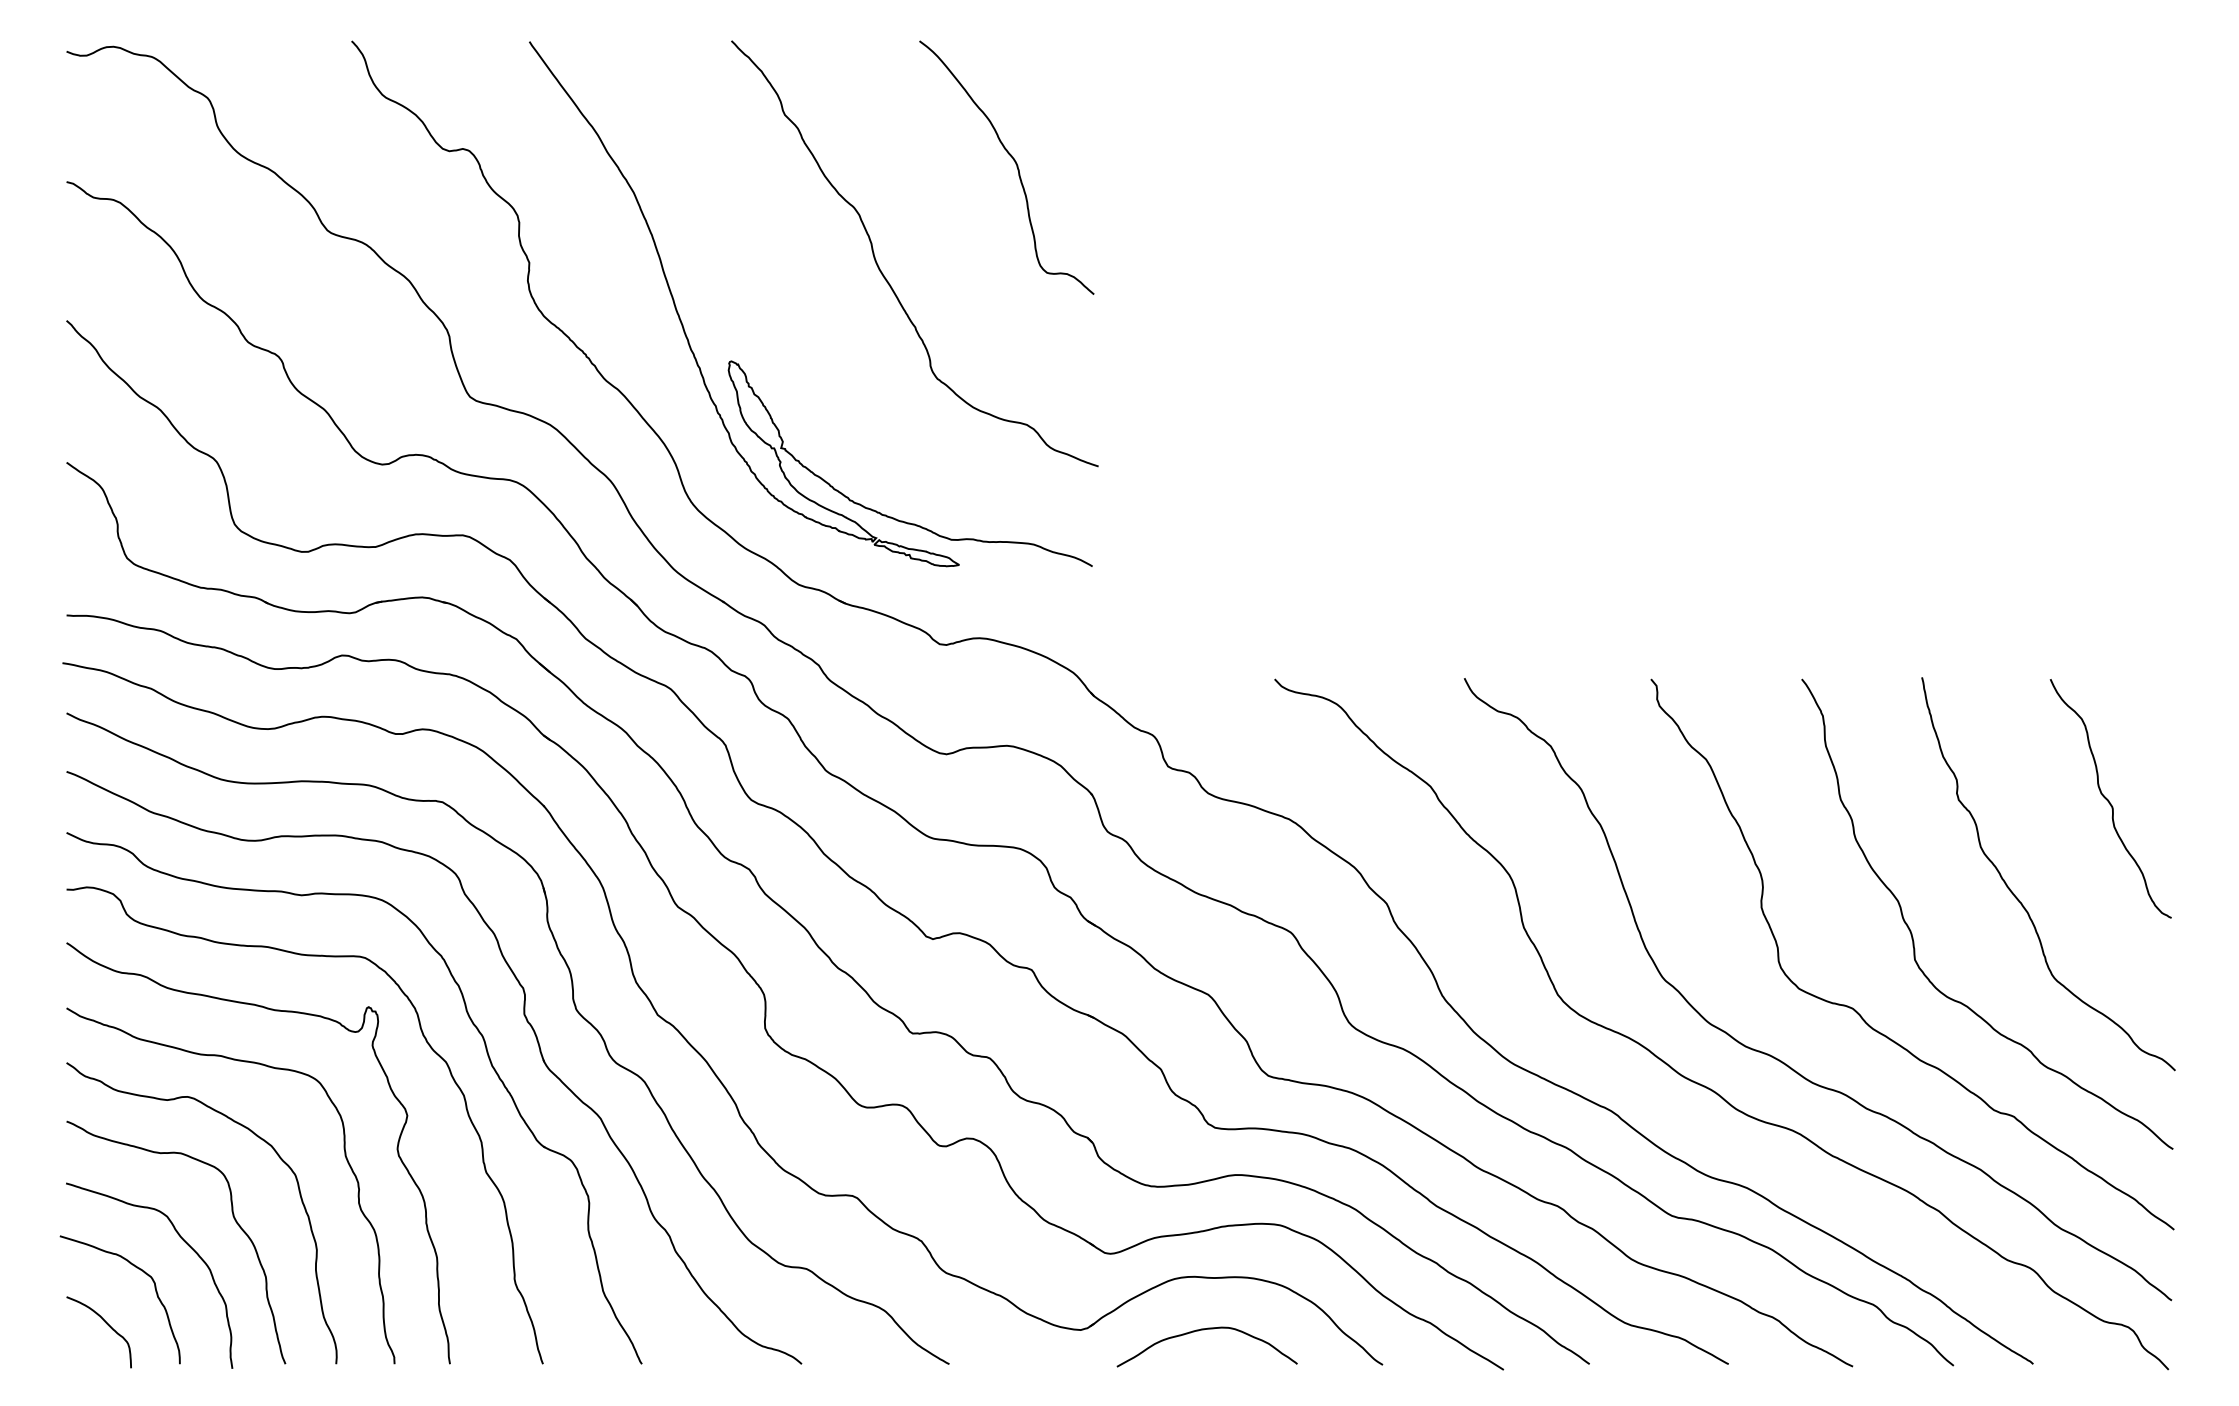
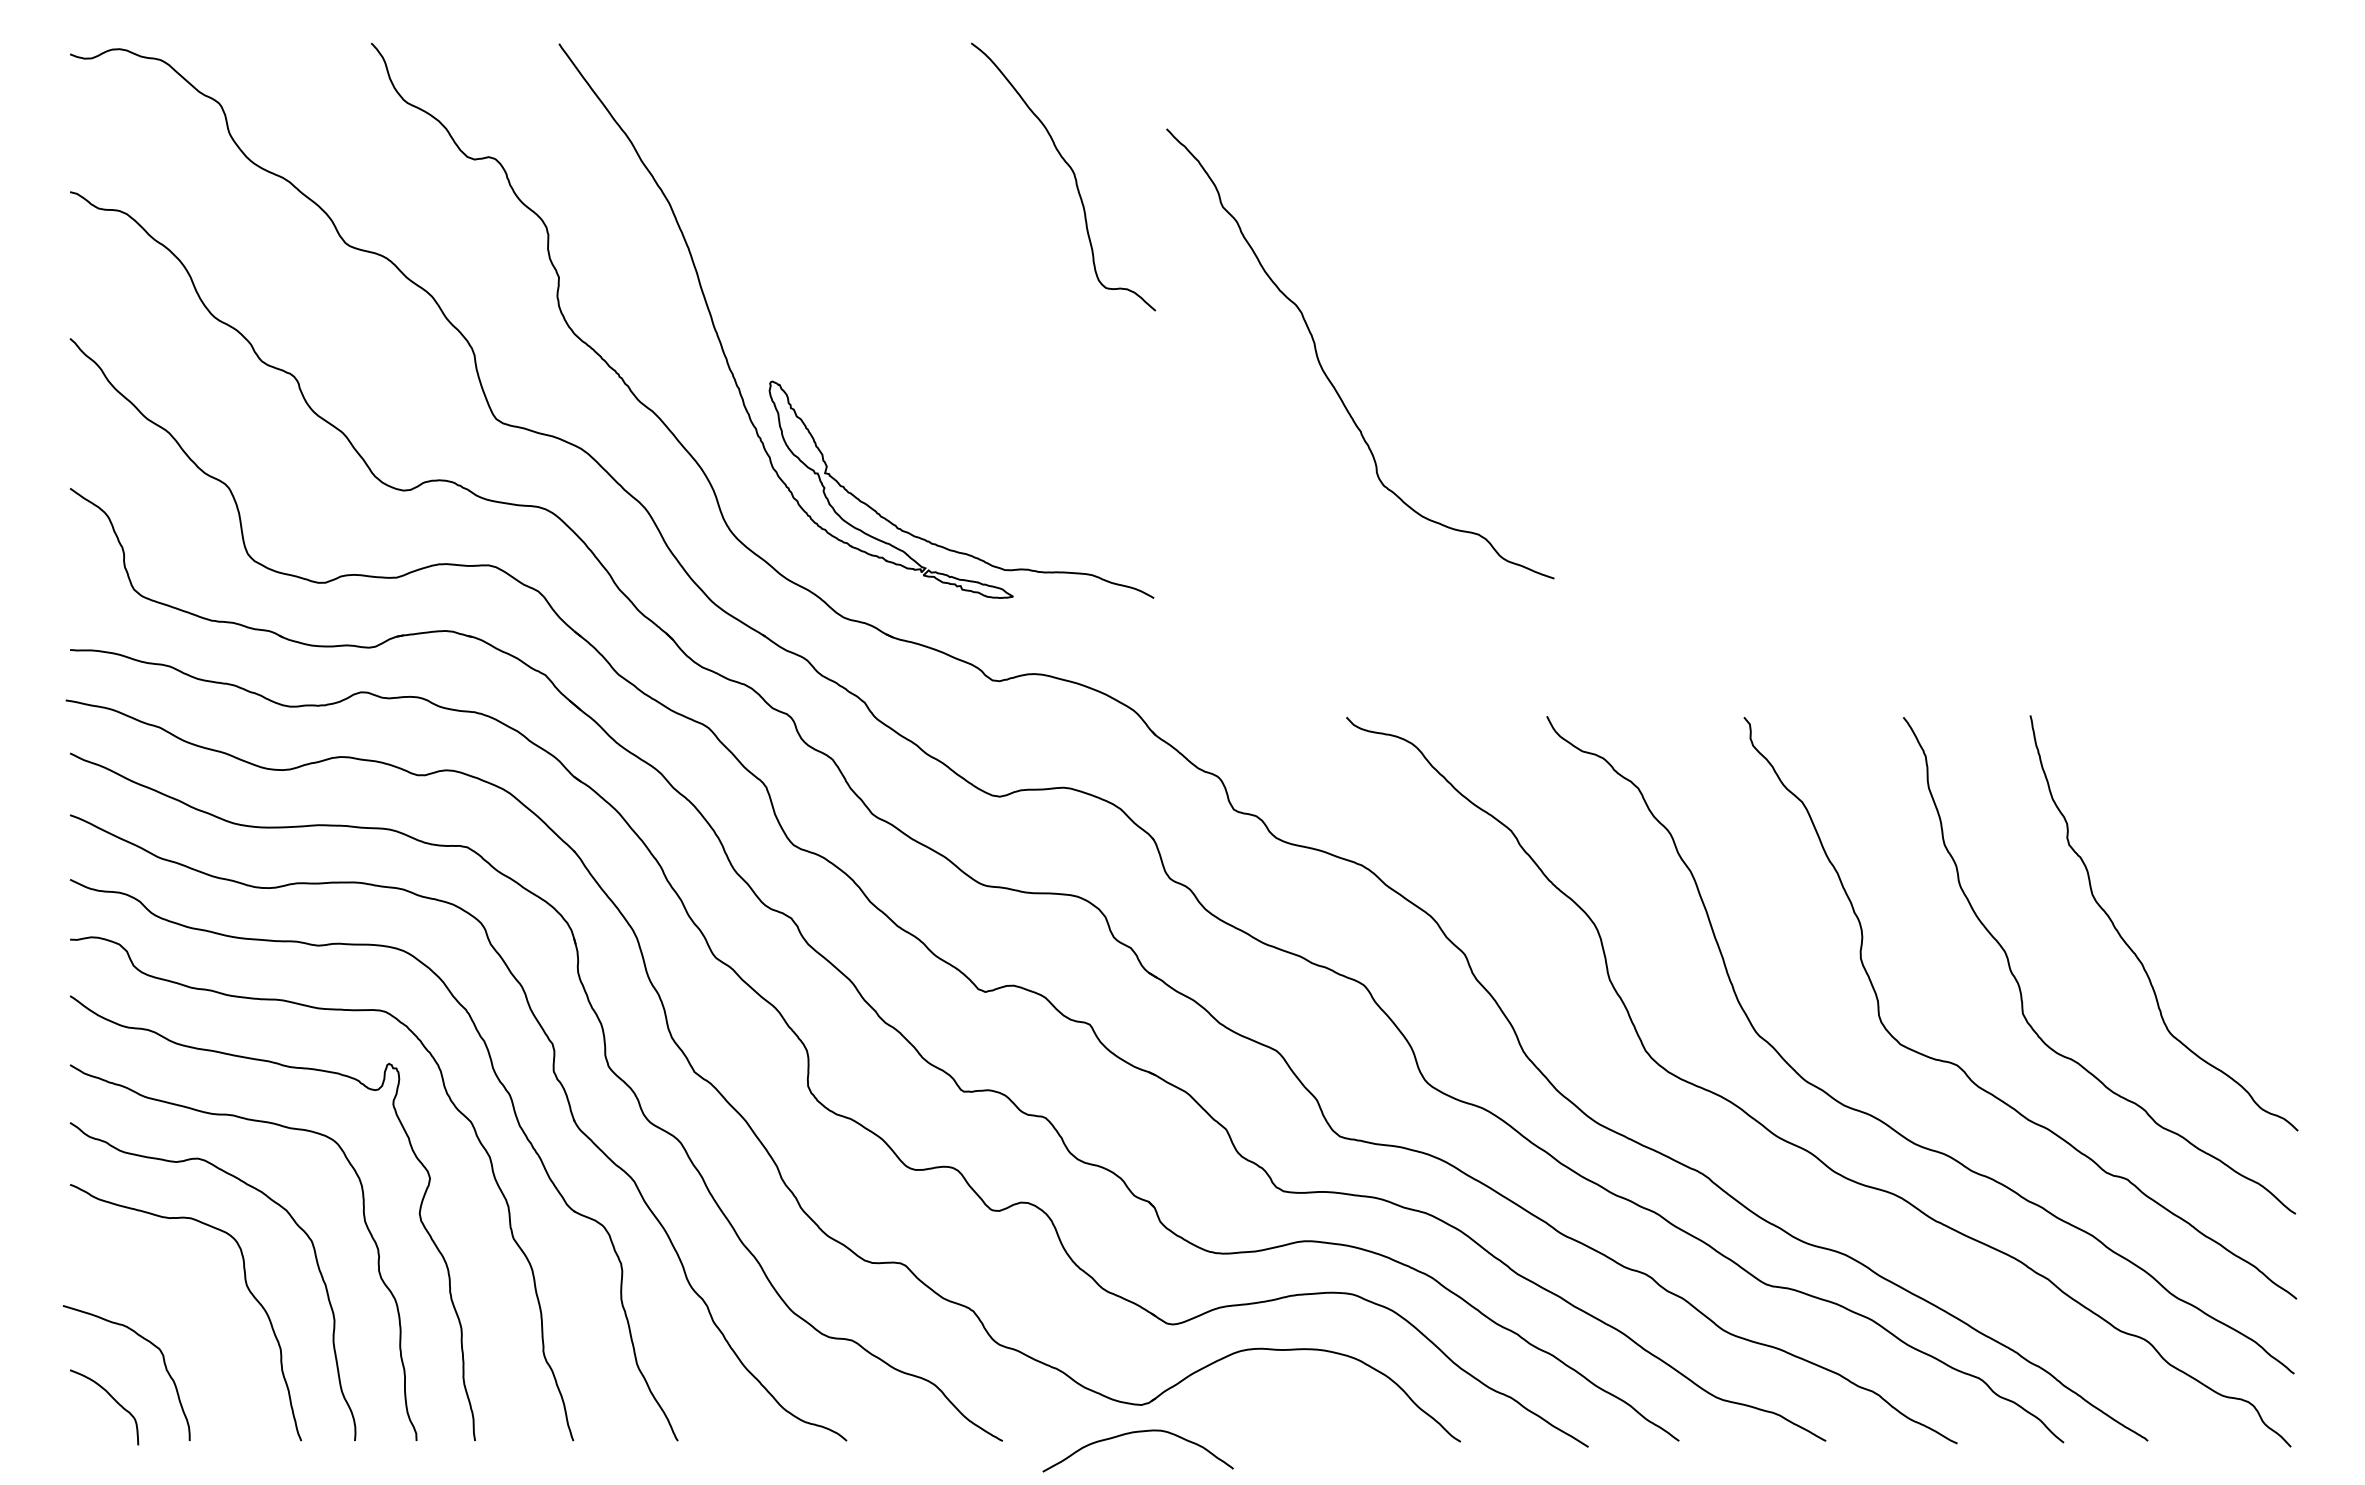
curve: (883, 274) -> (1327, 375), moved
curve: (2108, 799) -> (2227, 844), removed
curve: (183, 1240) -> (193, 1310), removed
curve: (1203, 1330) -> (1134, 1433), moved

